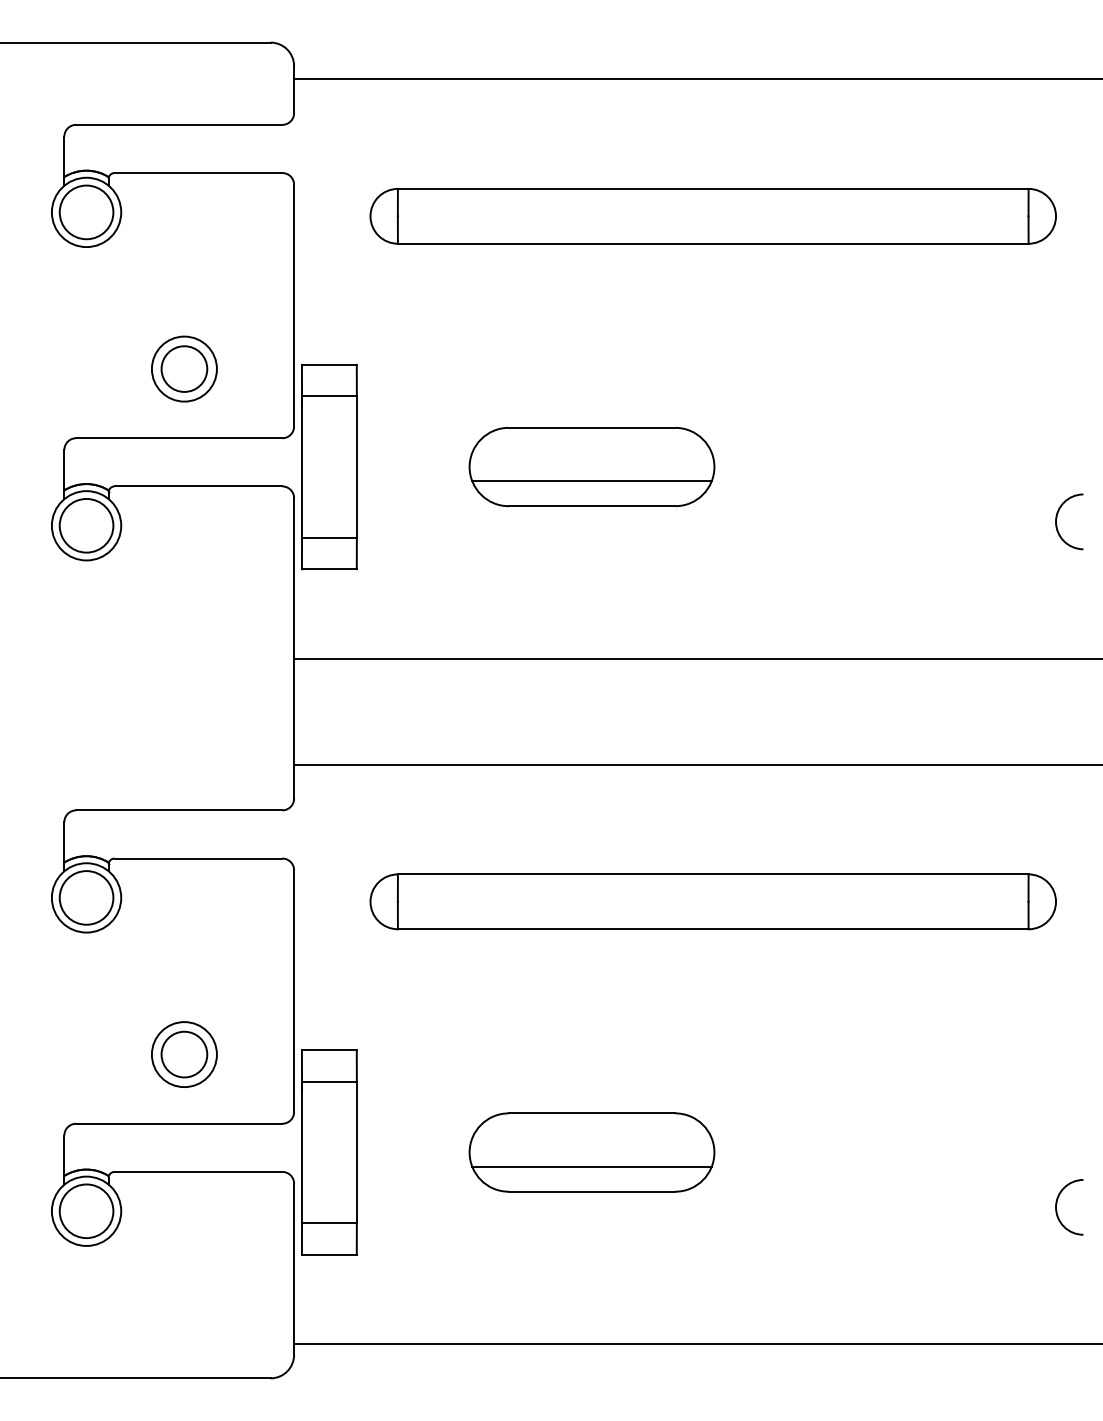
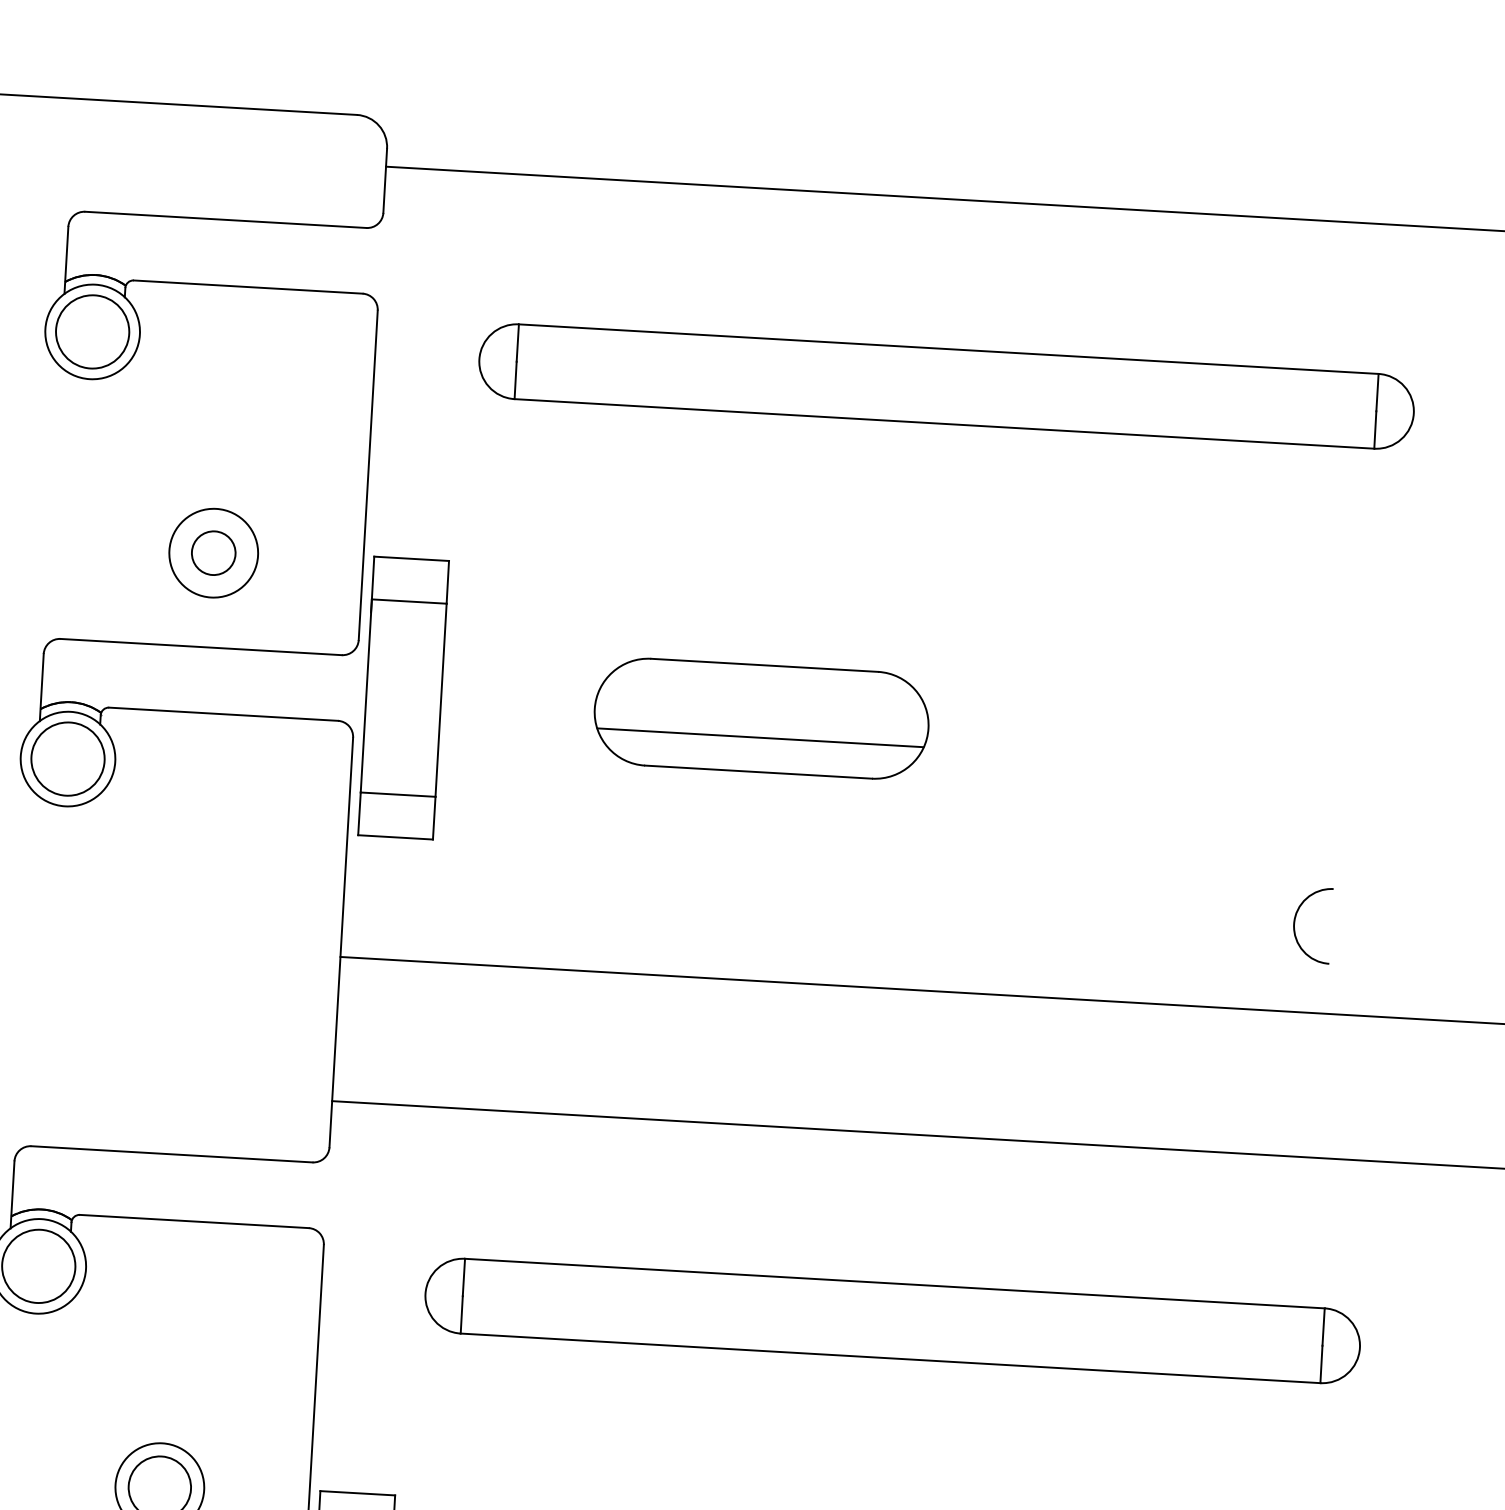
circle: (184, 368) -> (213, 552), size x0.7
arc: (1057, 518) -> (1296, 919), moved

